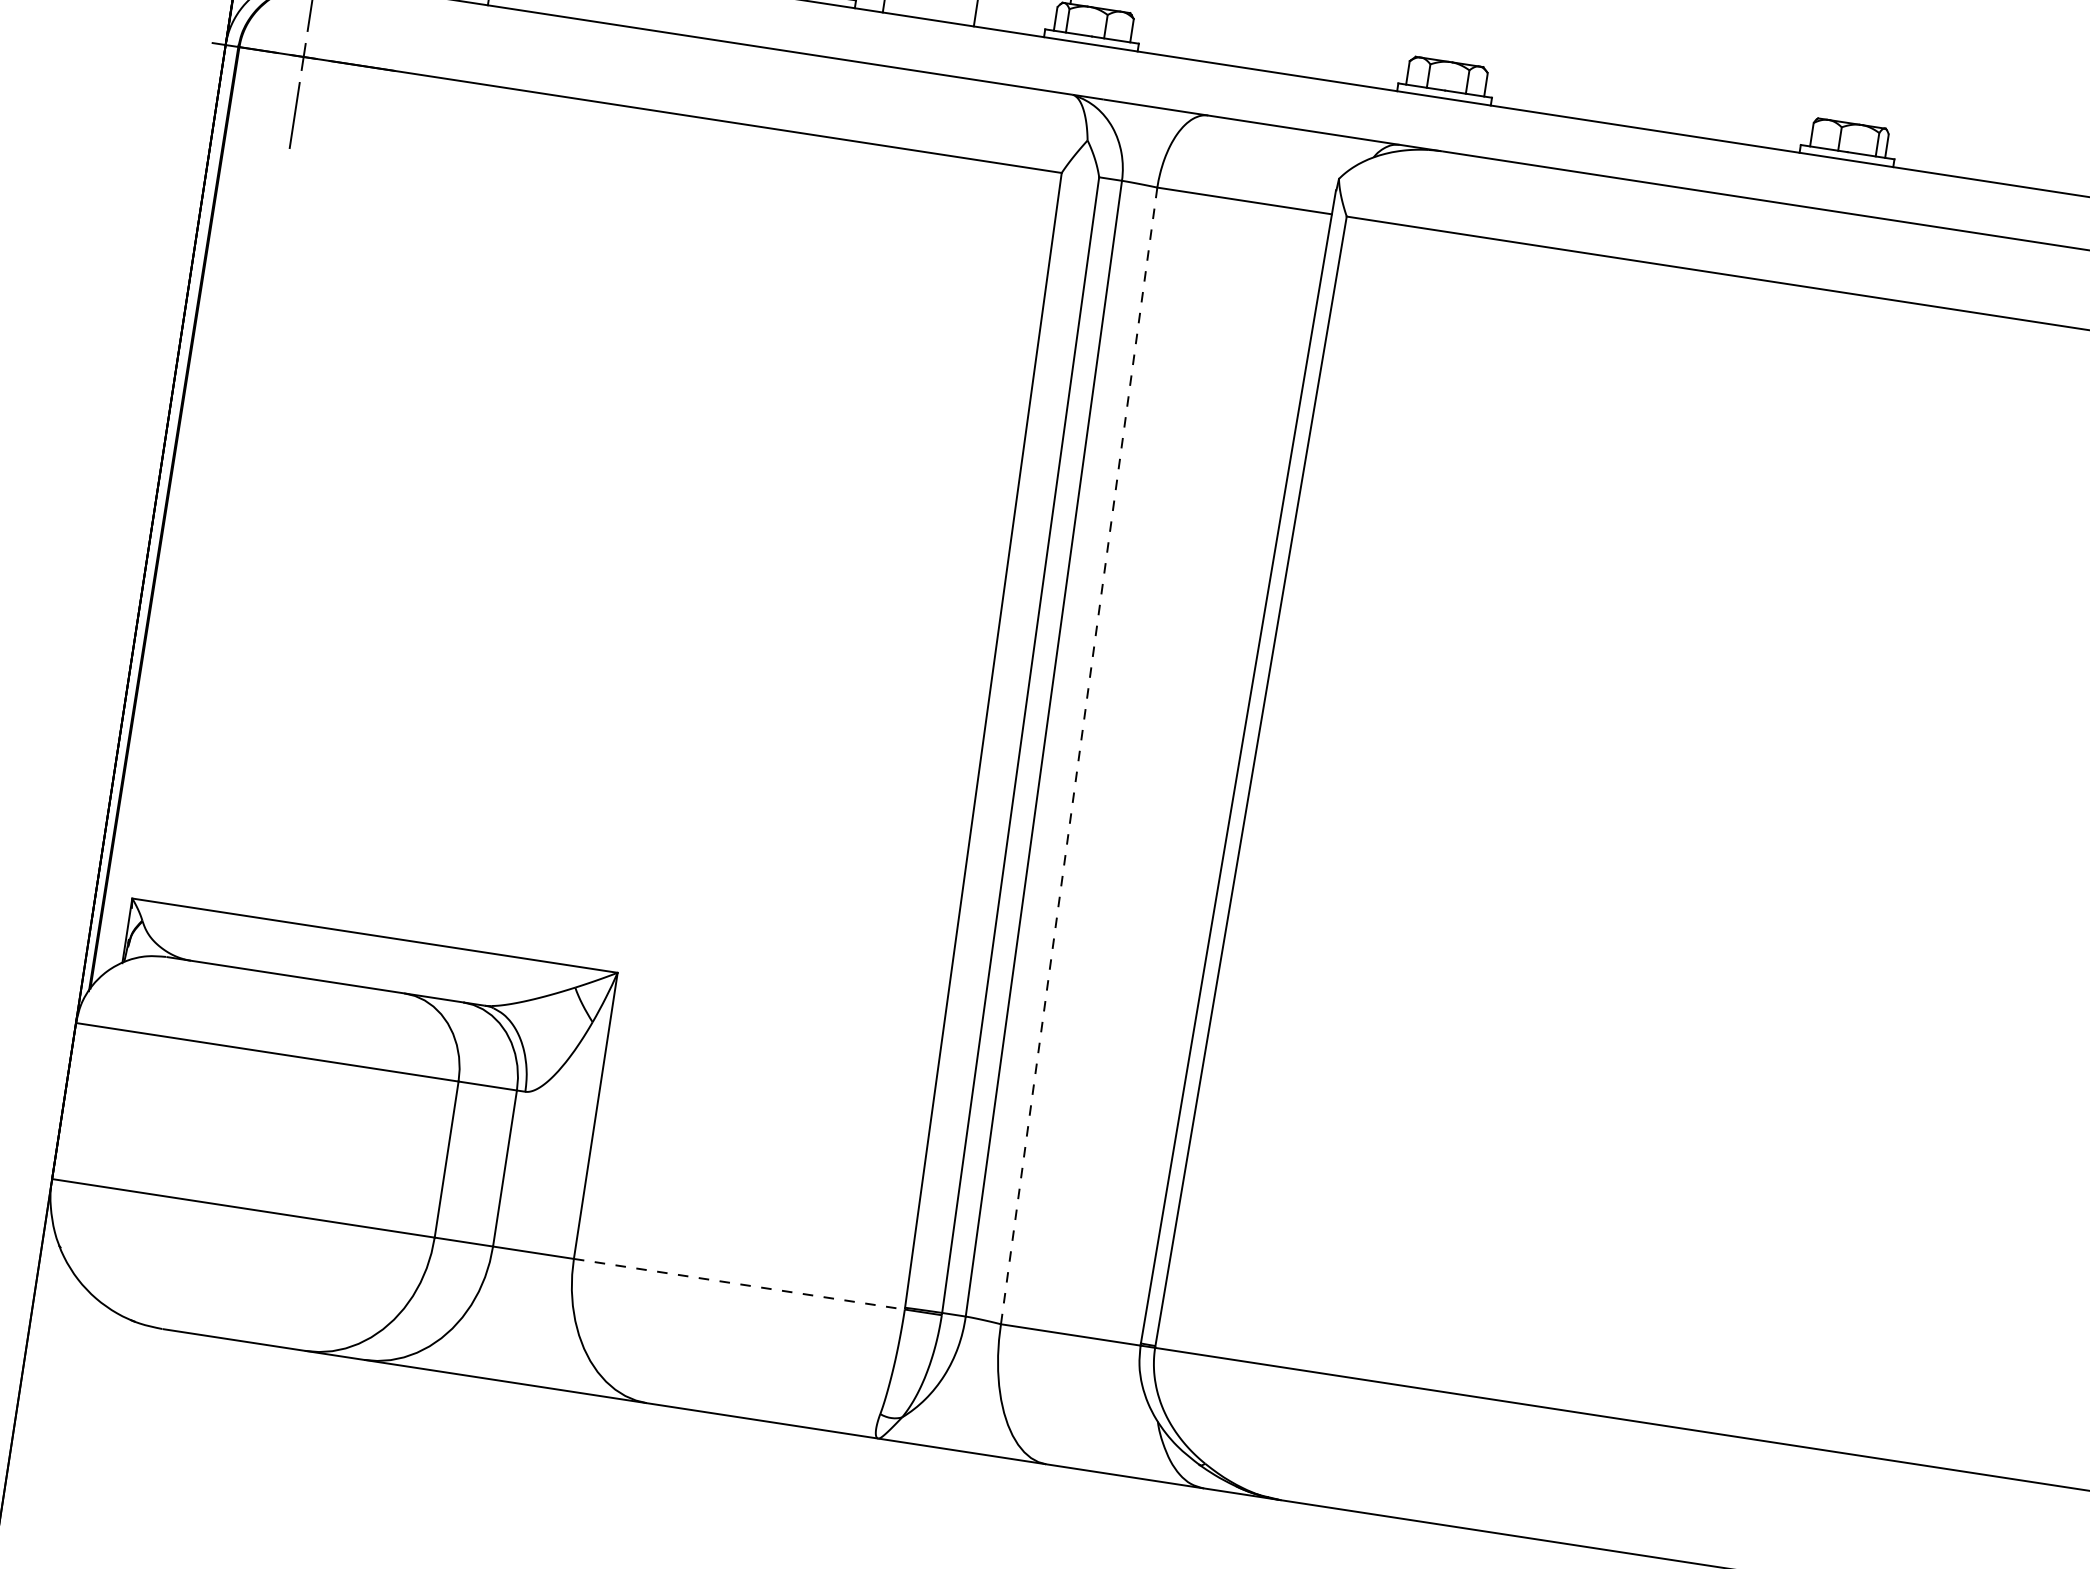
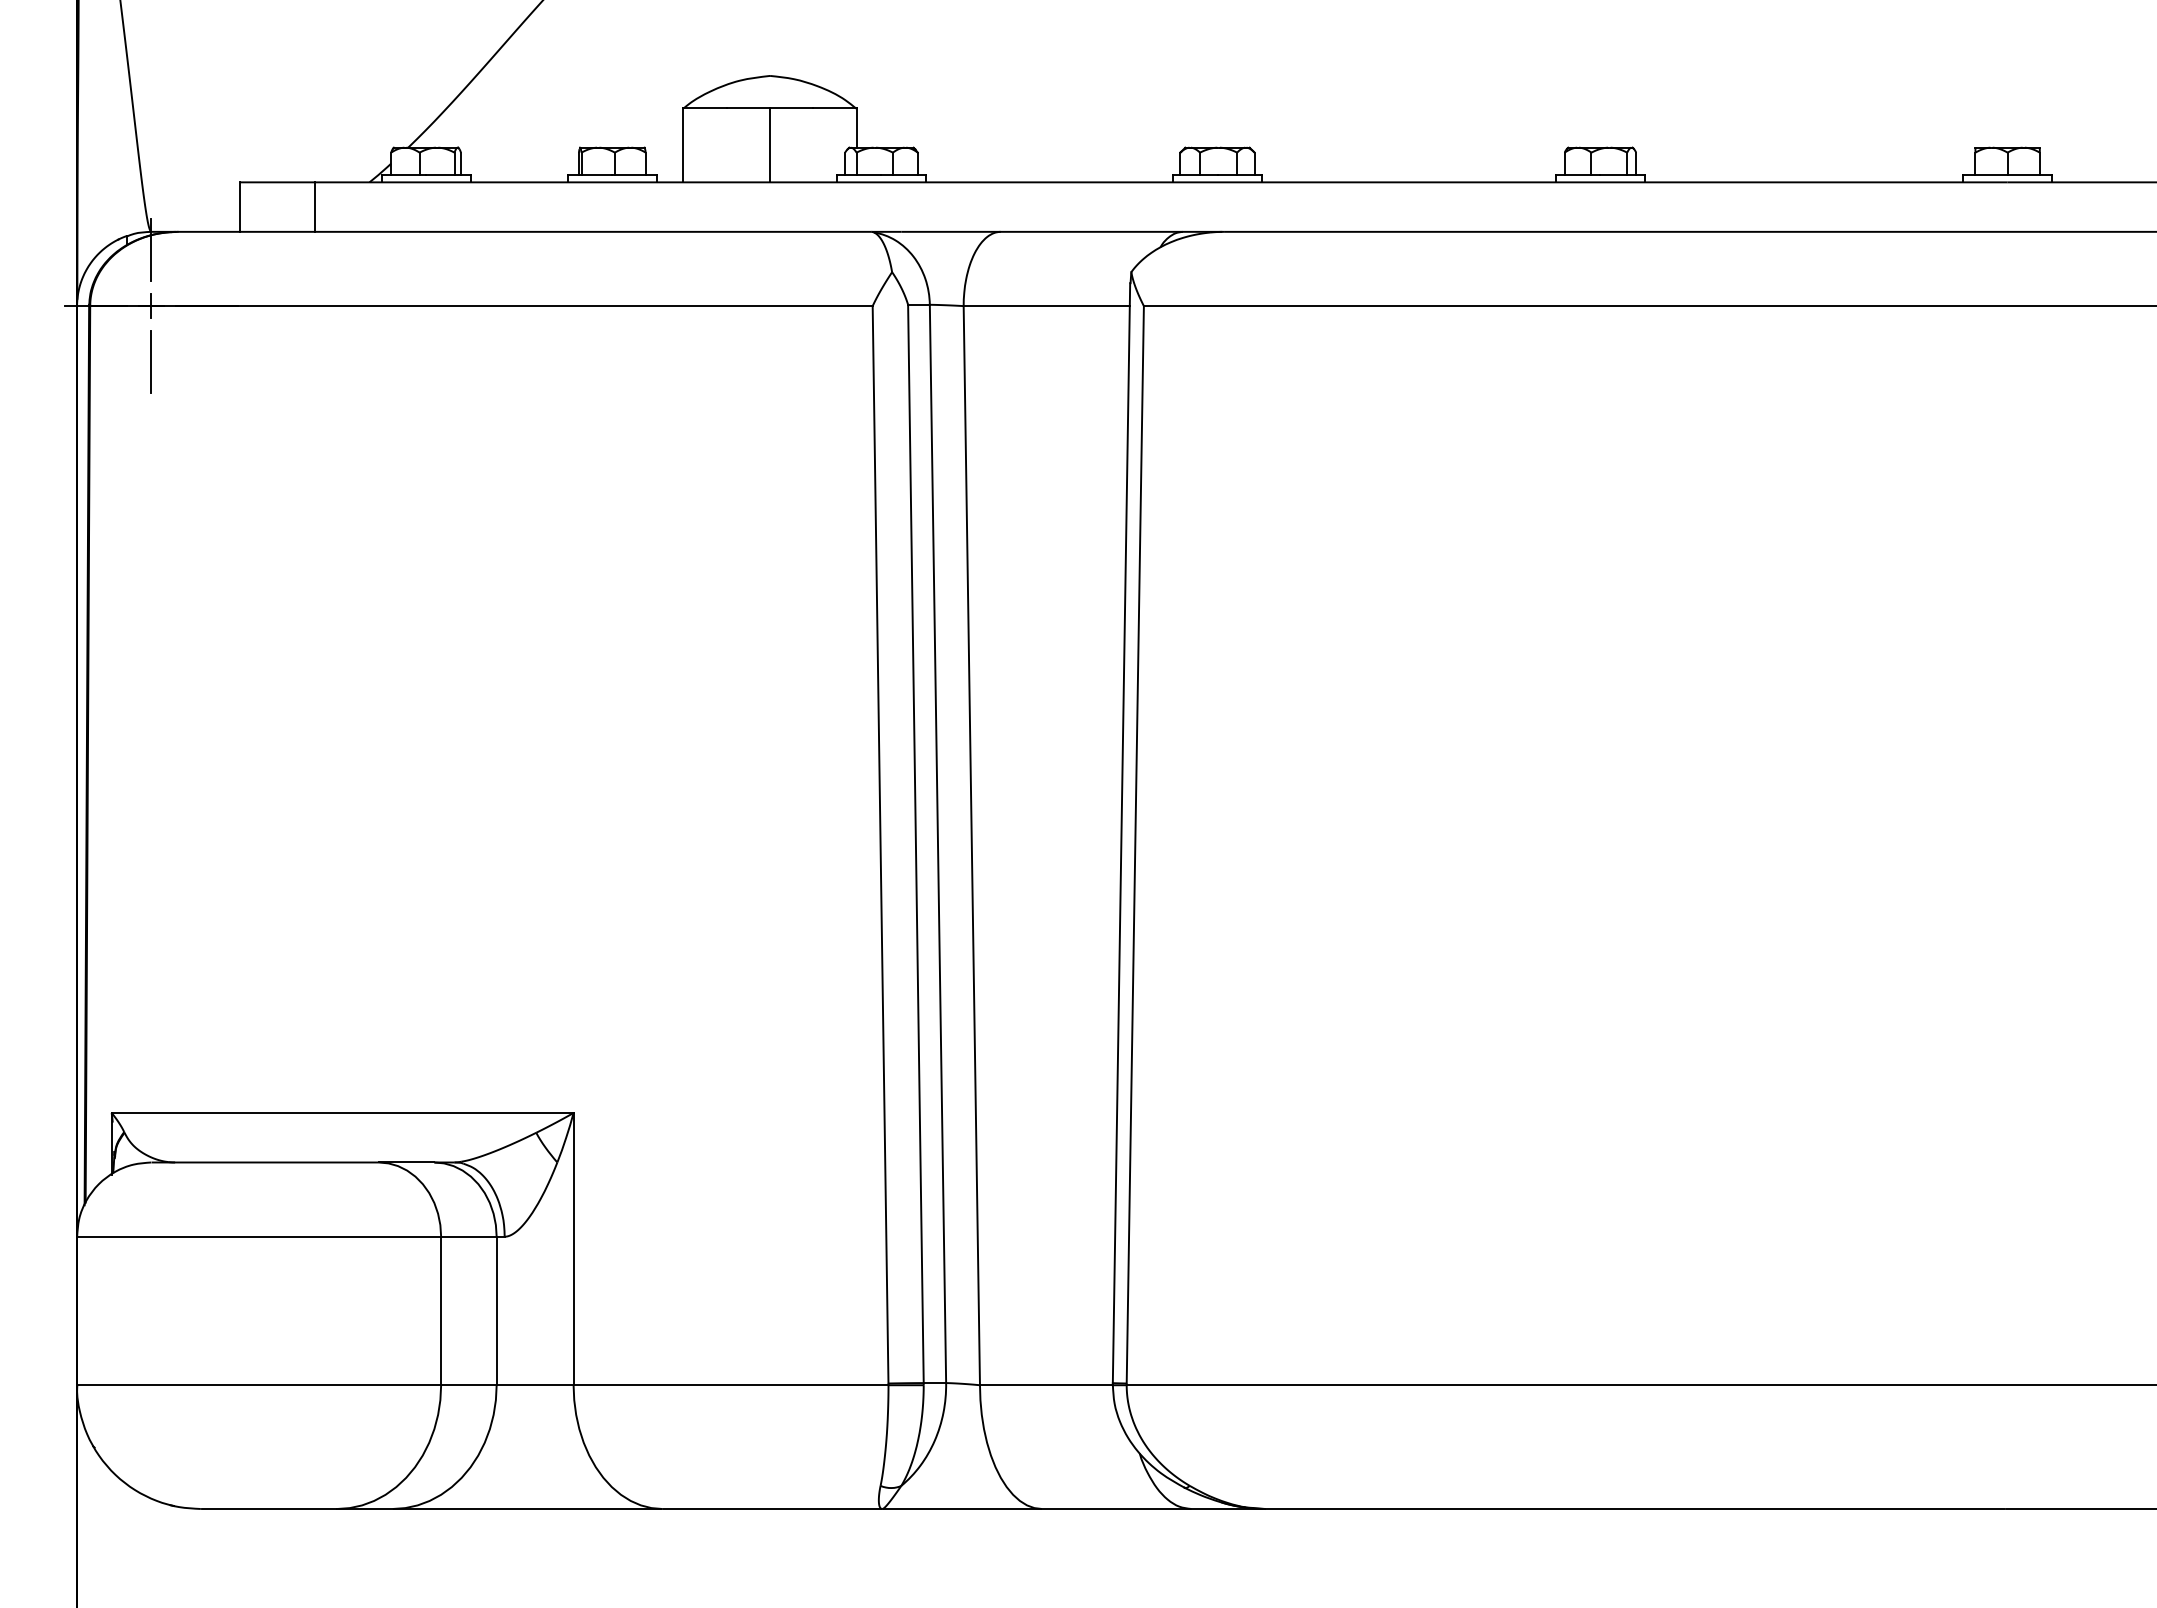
line: (1078, 755) -> (971, 845), dashed -> solid
line: (739, 1284) -> (731, 1385), dashed -> solid

